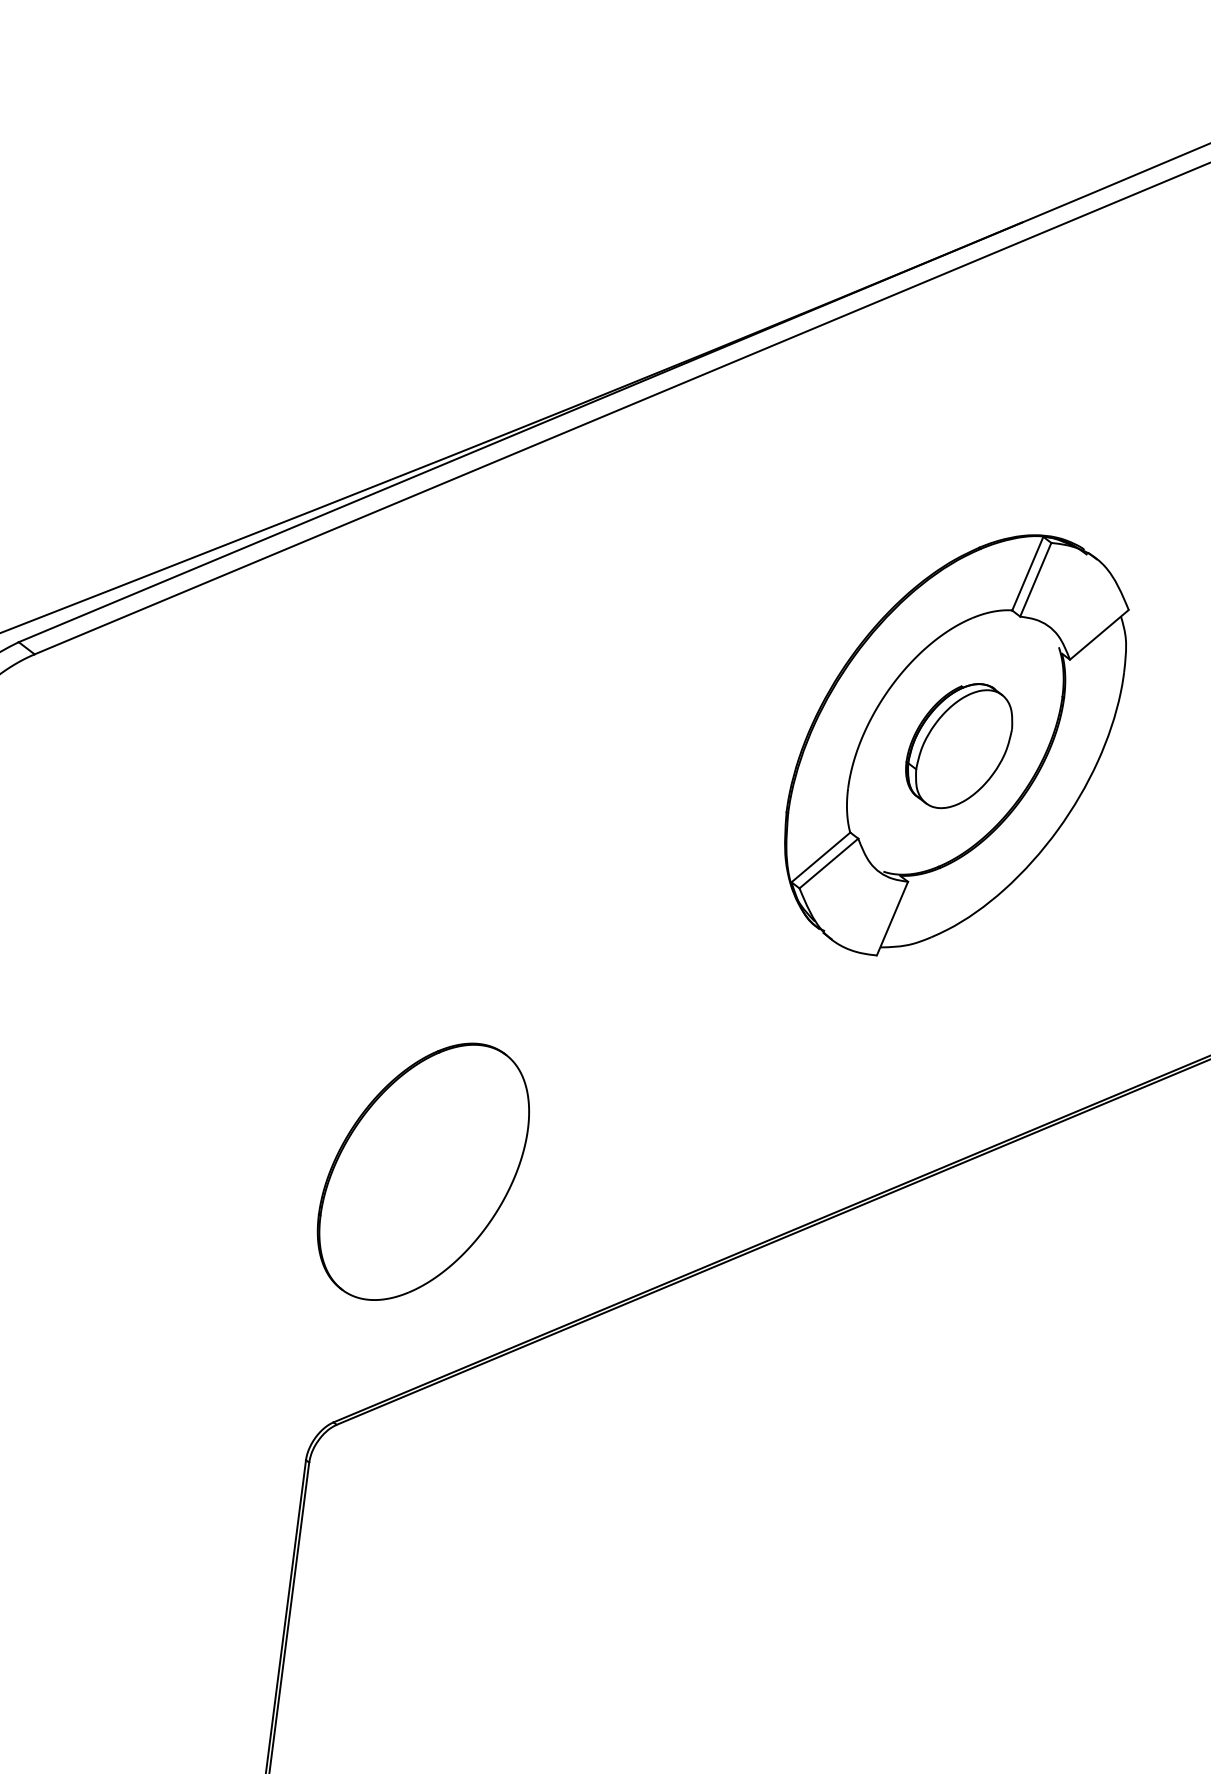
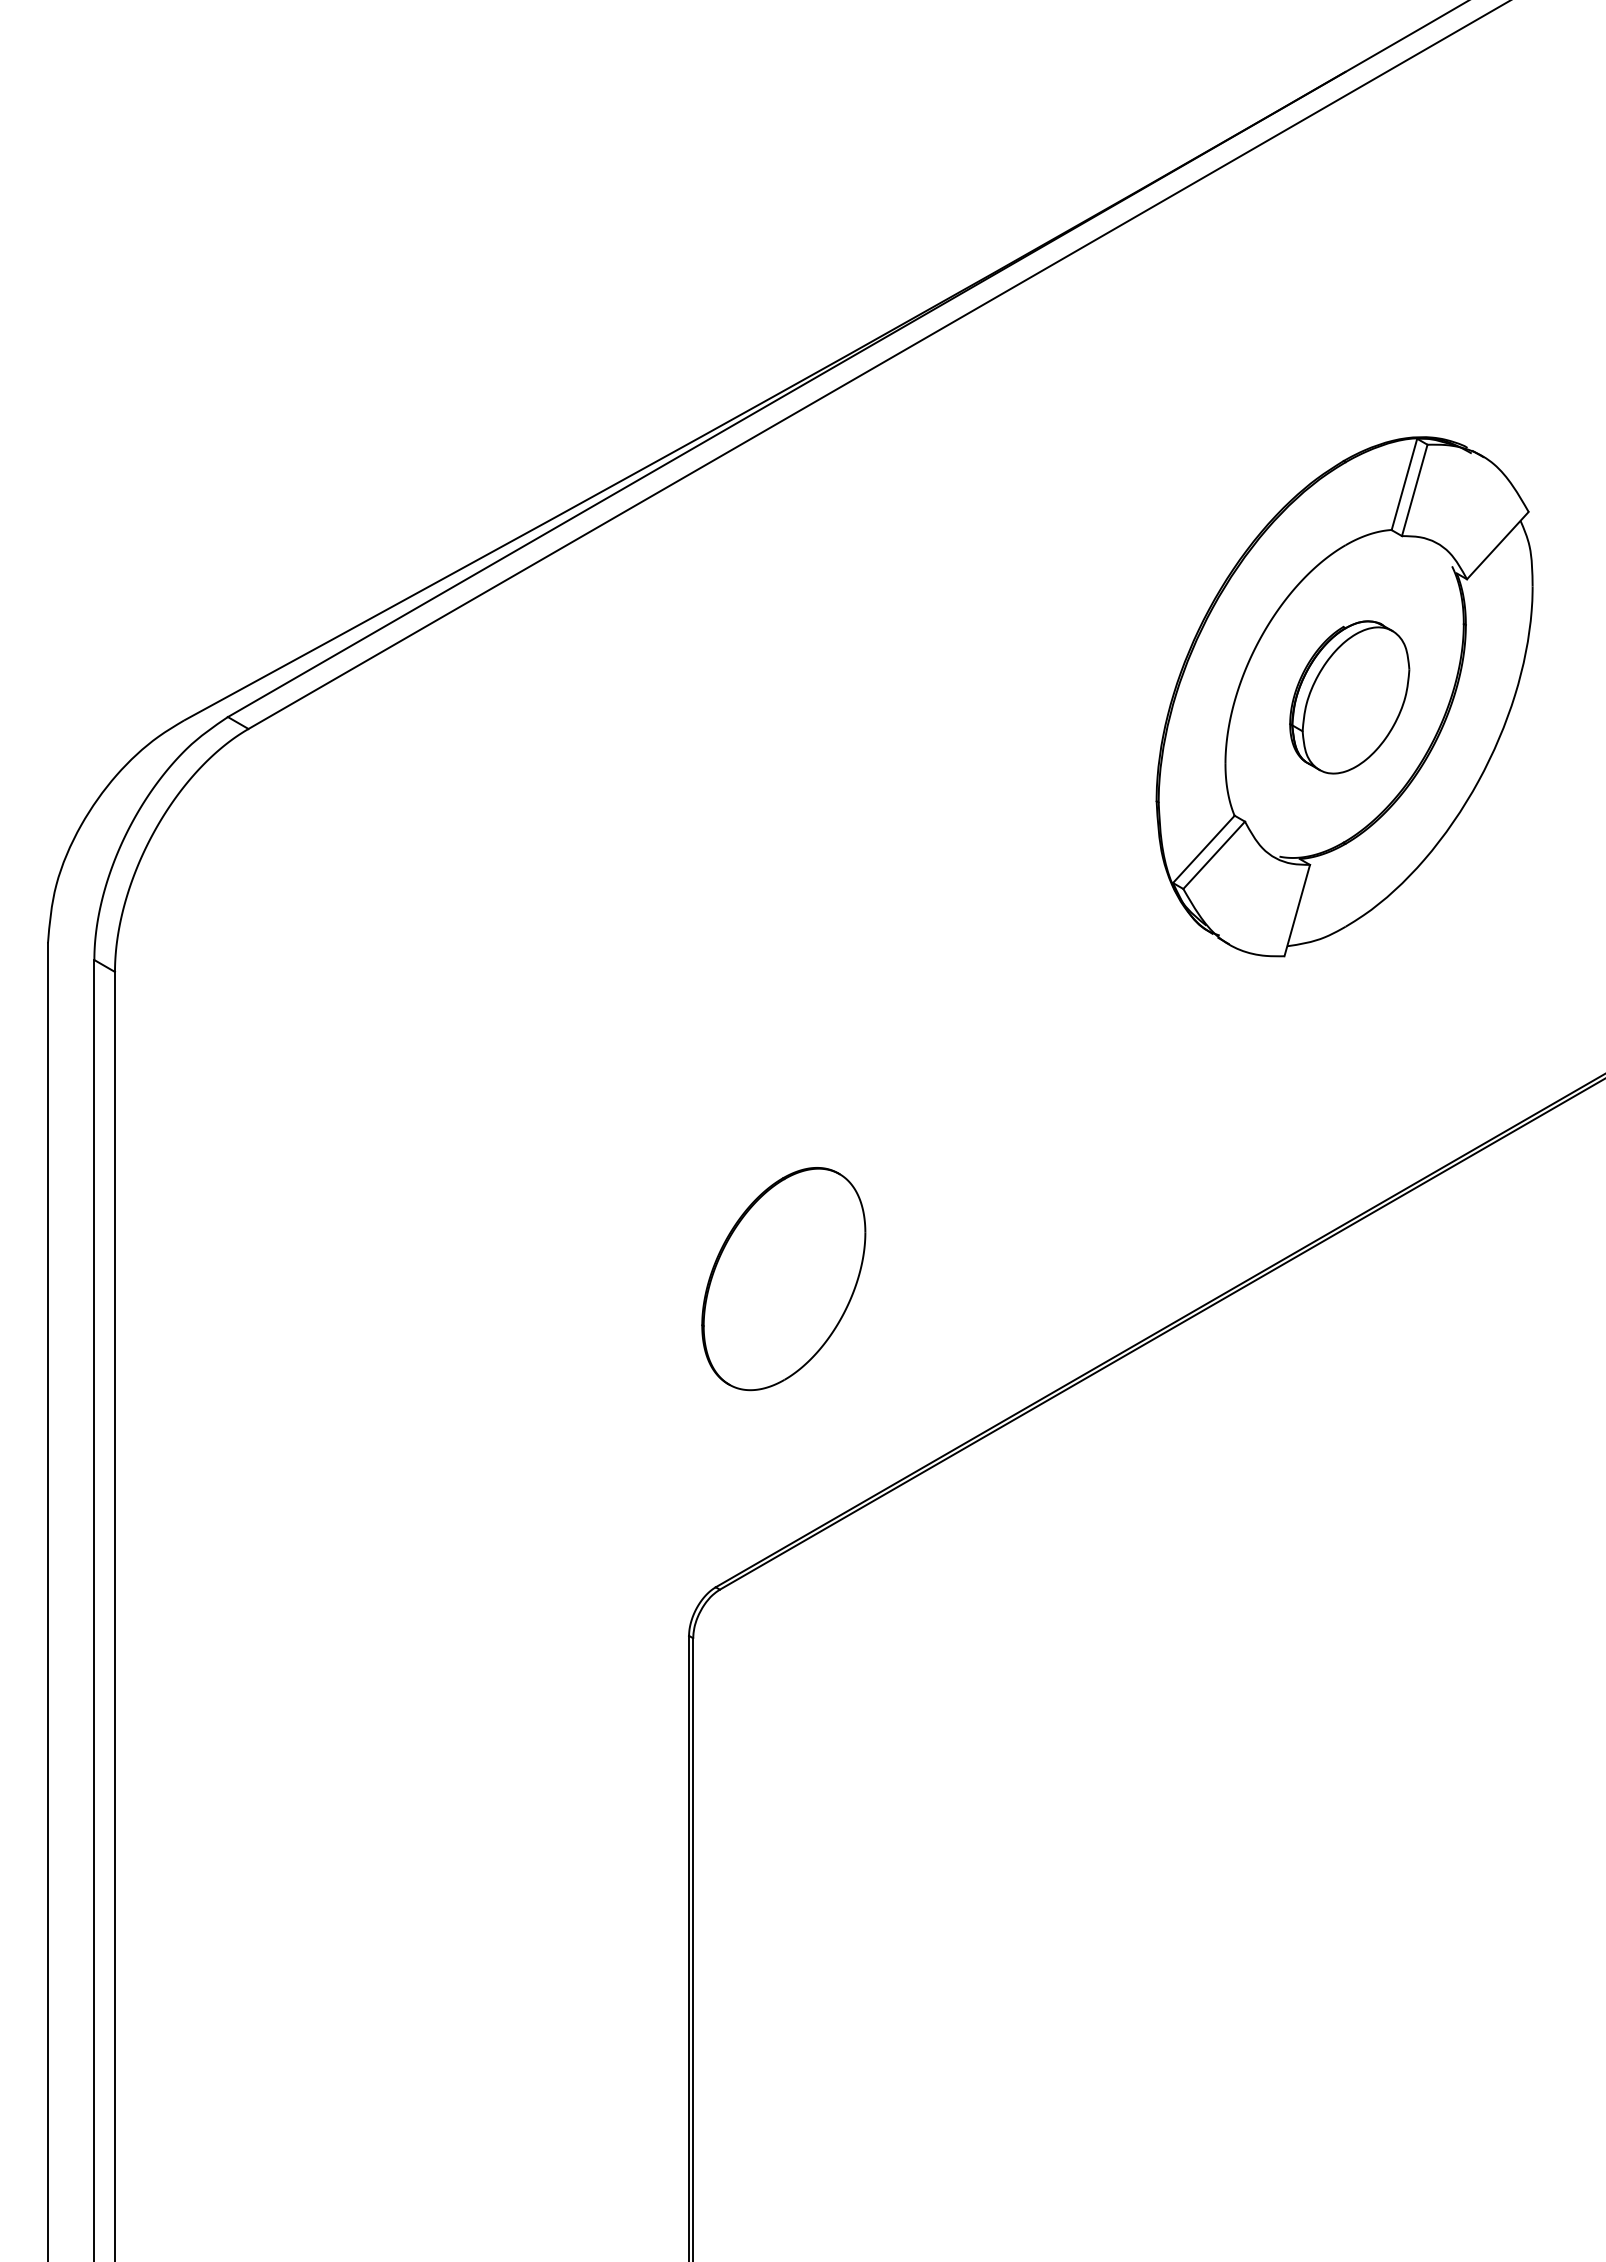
part: (423, 1171) -> (783, 1278), size x0.7

